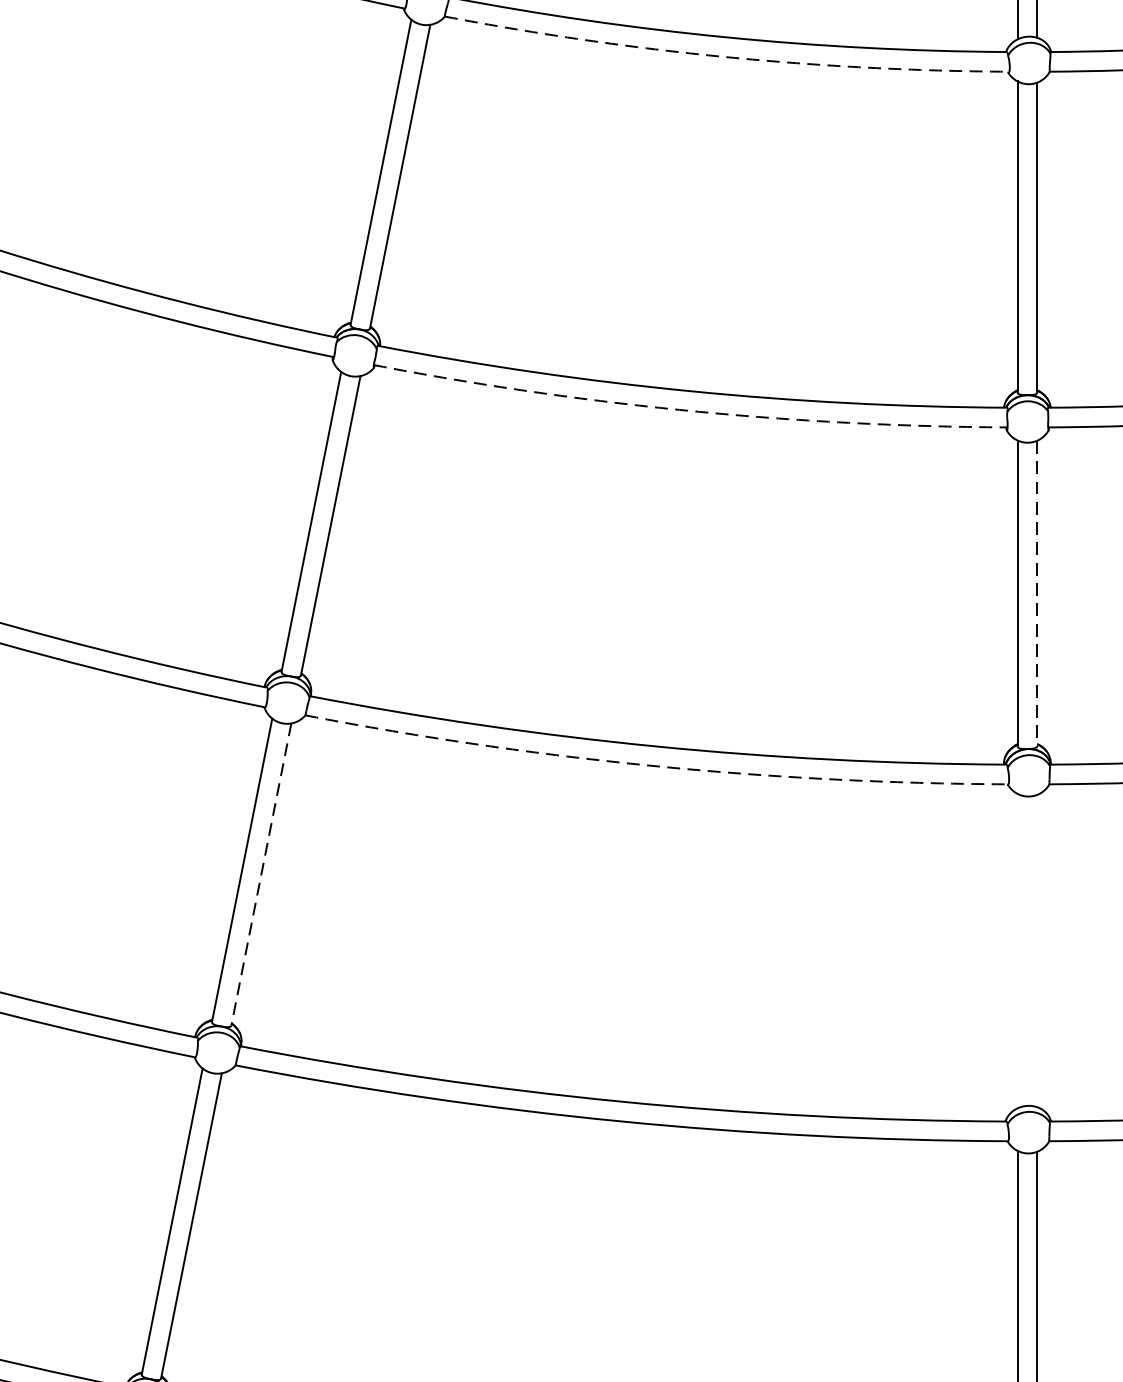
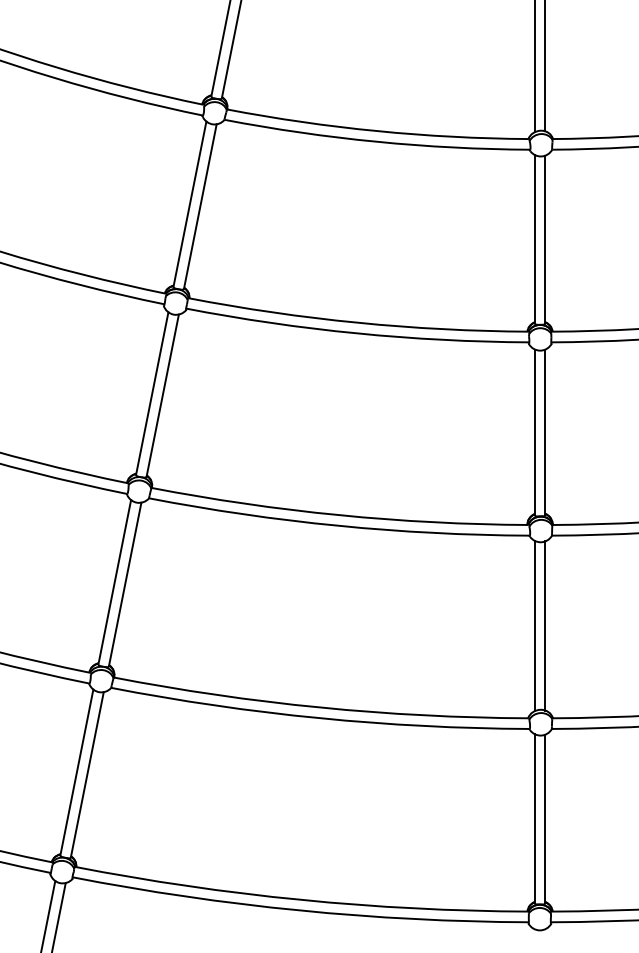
arc: (725, 56) -> (376, 141), dashed -> solid
arc: (688, 411) -> (356, 333), dashed -> solid
line: (1037, 593) -> (545, 432), dashed -> solid
arc: (655, 765) -> (338, 525), dashed -> solid
line: (261, 874) -> (125, 584), dashed -> solid
line: (1017, 950) -> (534, 625), added
line: (1037, 950) -> (545, 625), added

